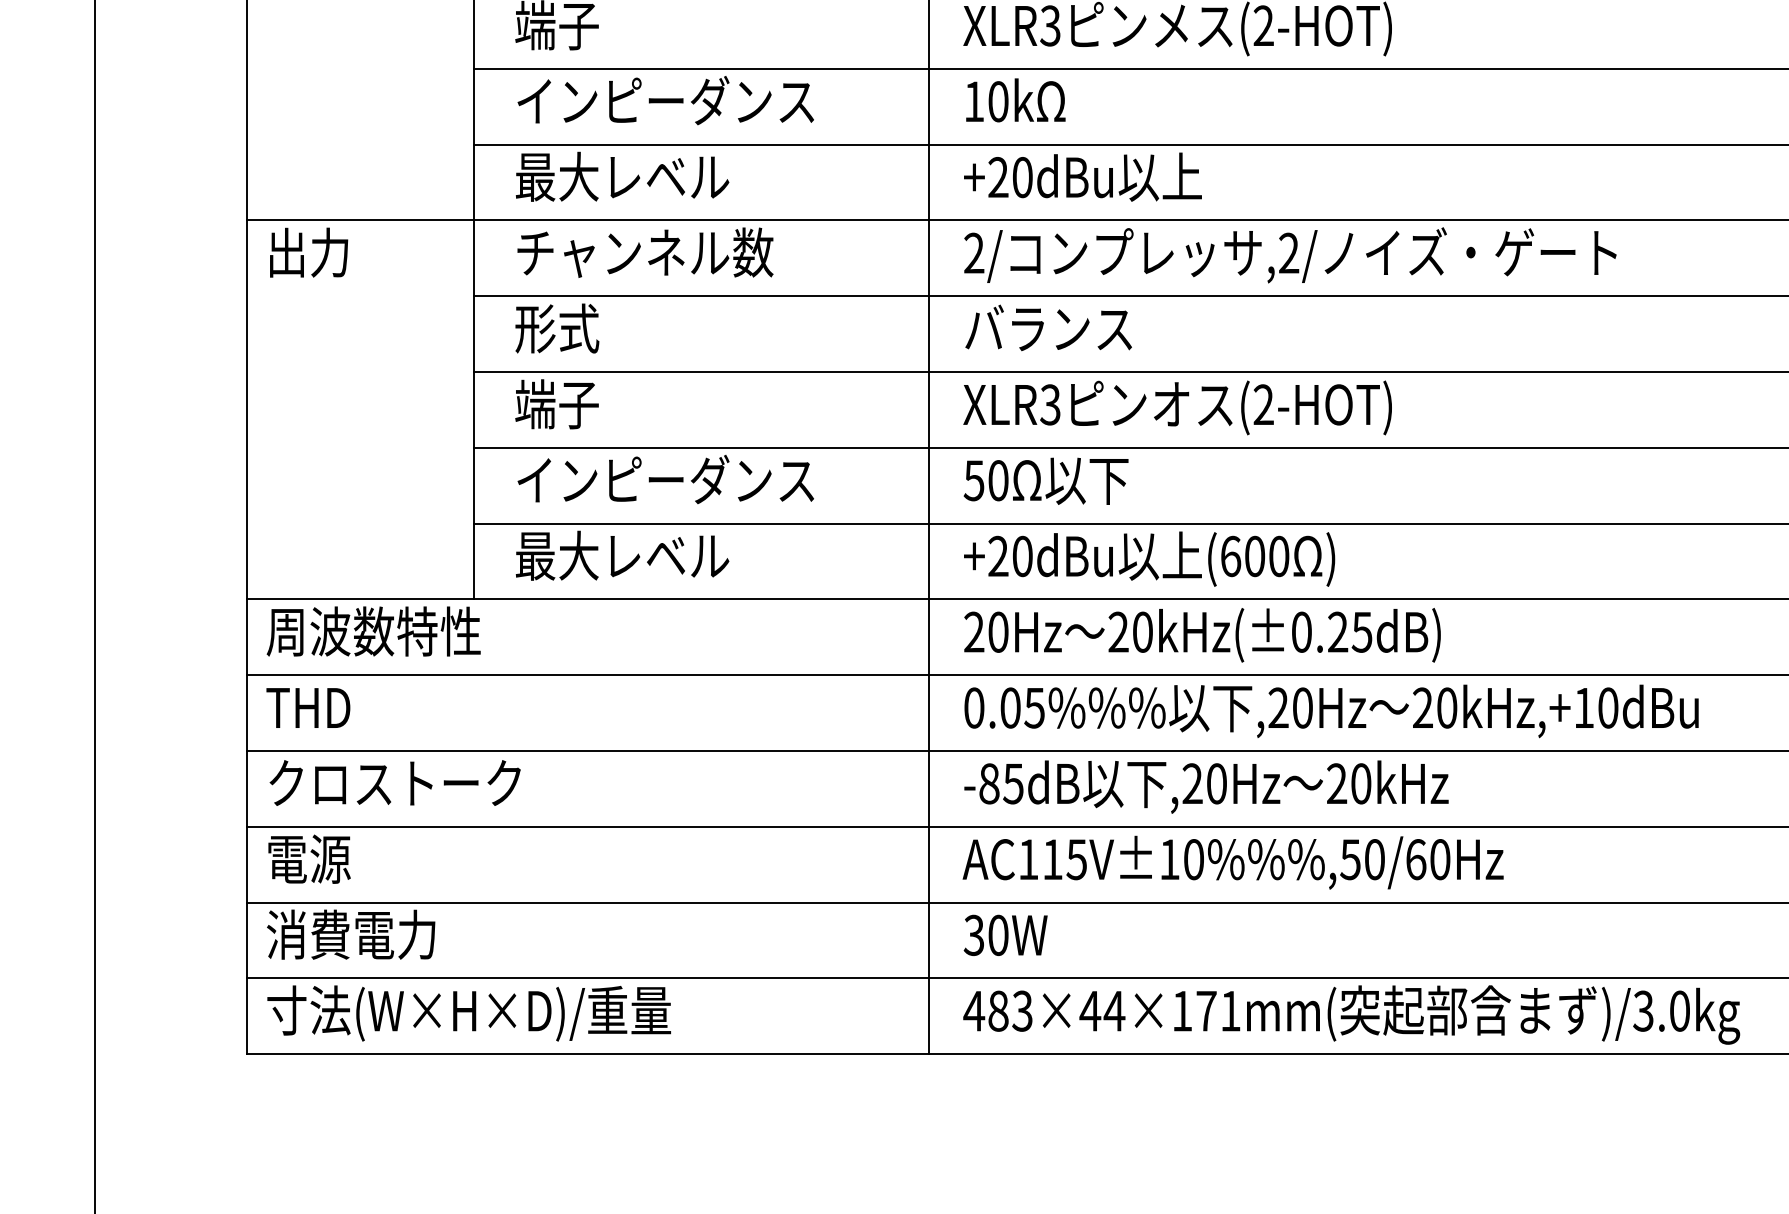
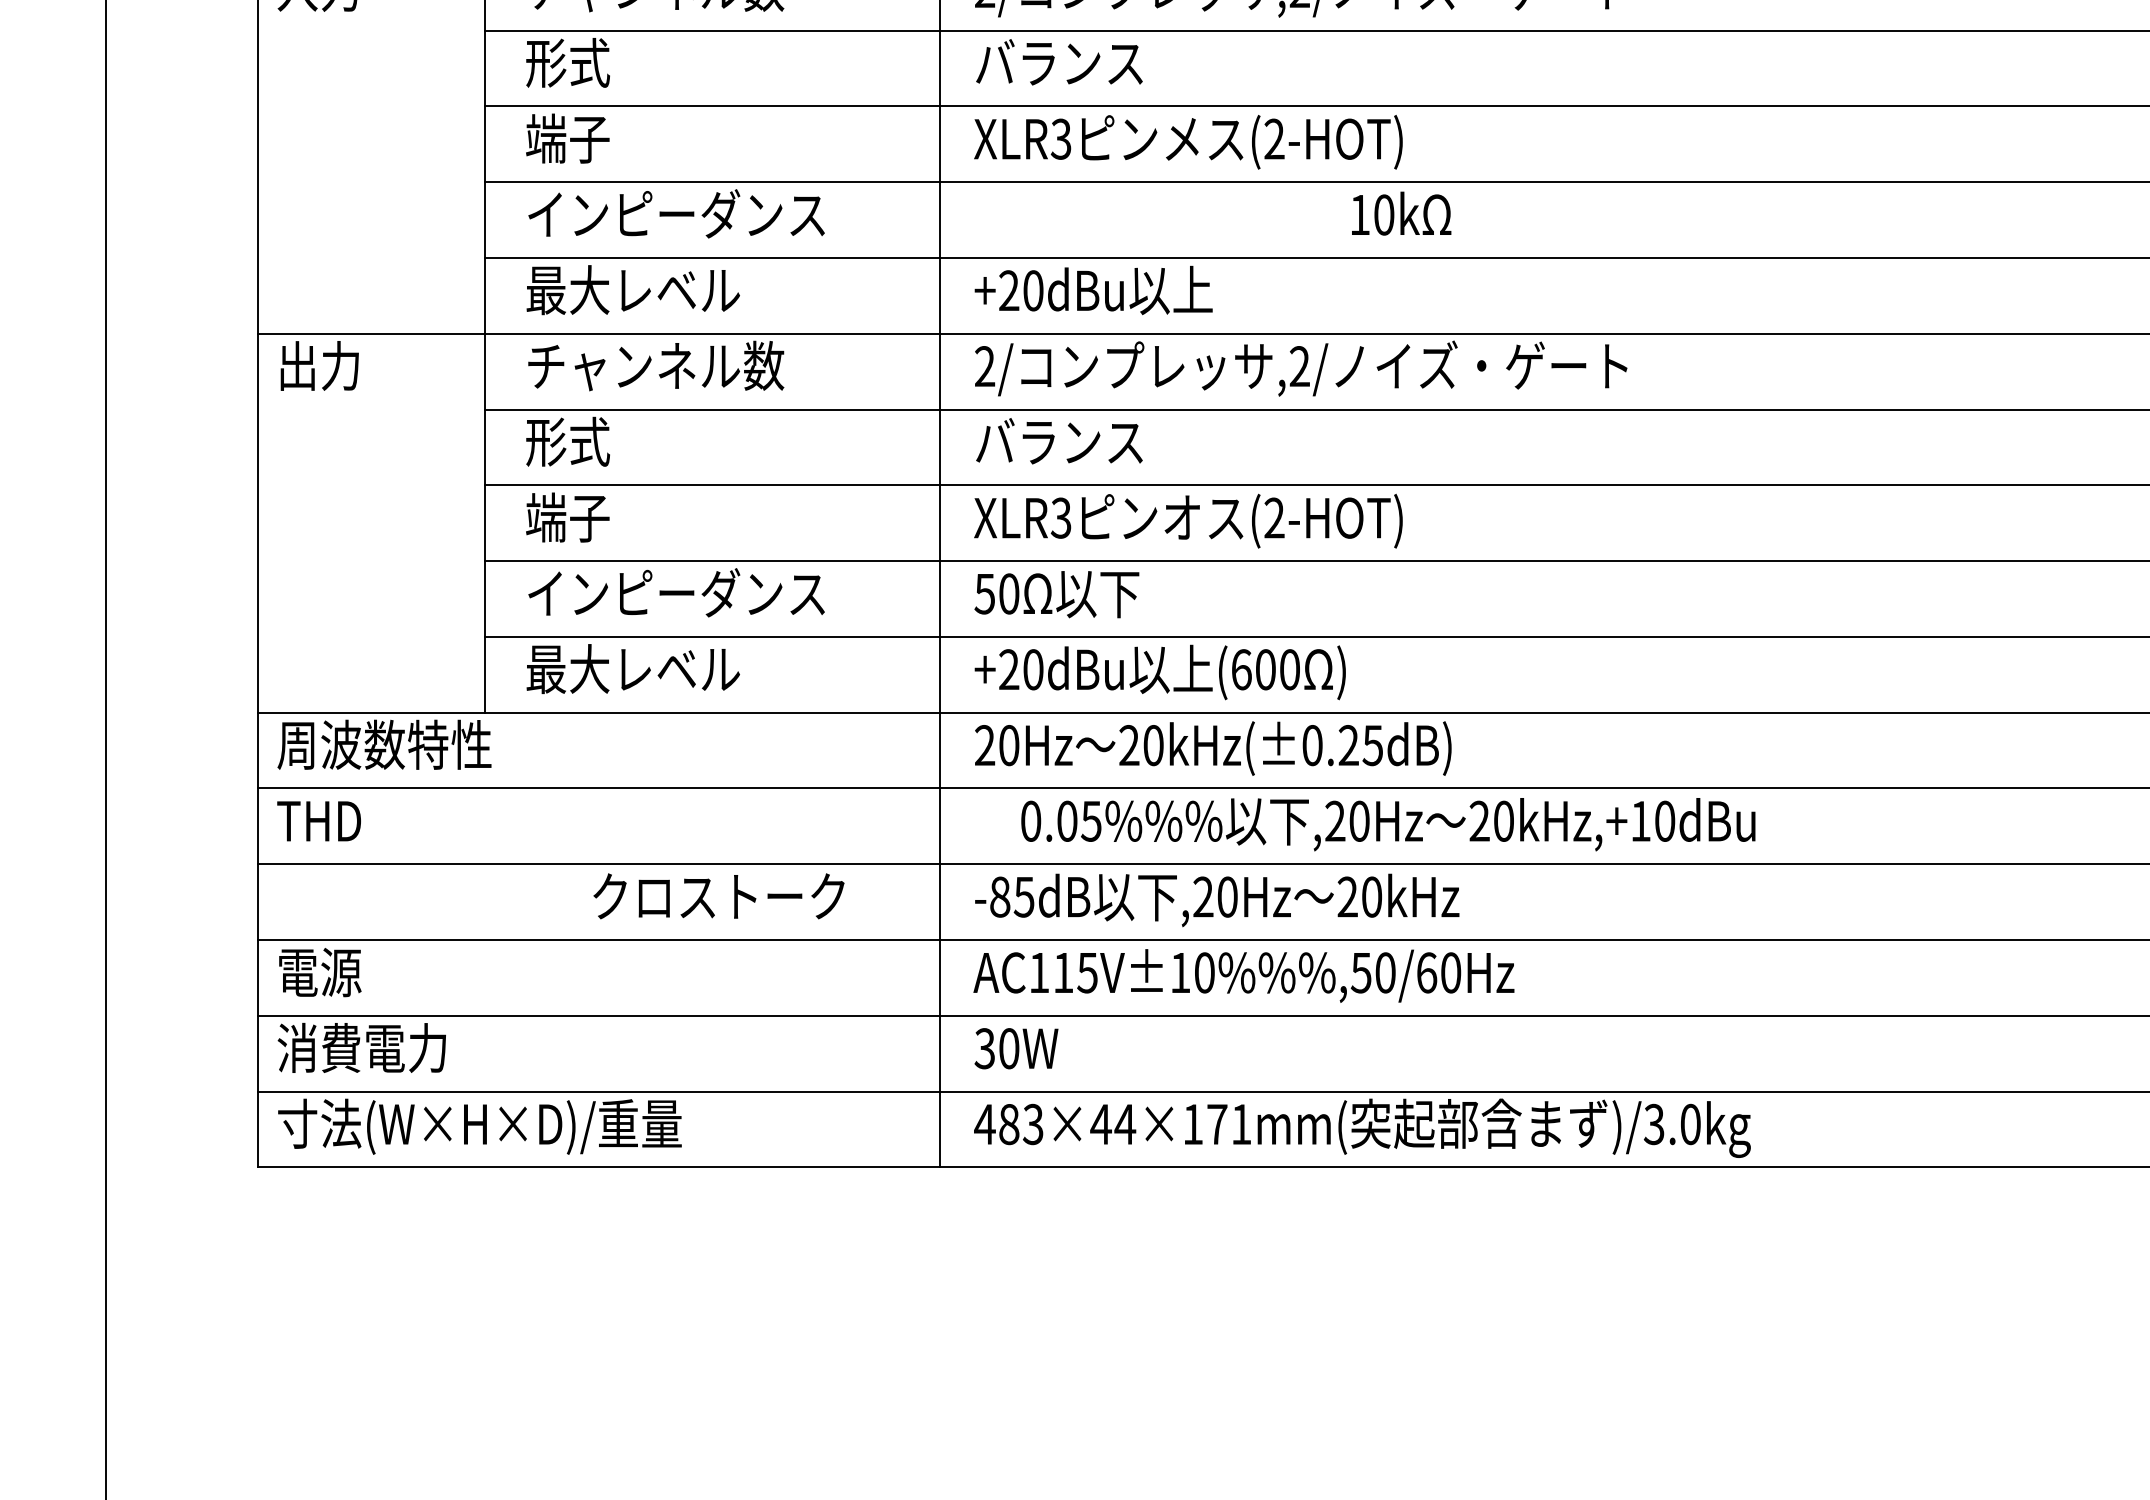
text: (1015, 100) -> (1401, 213), moved
text: (1331, 711) -> (1388, 824), moved
text: (394, 783) -> (718, 896), moved

